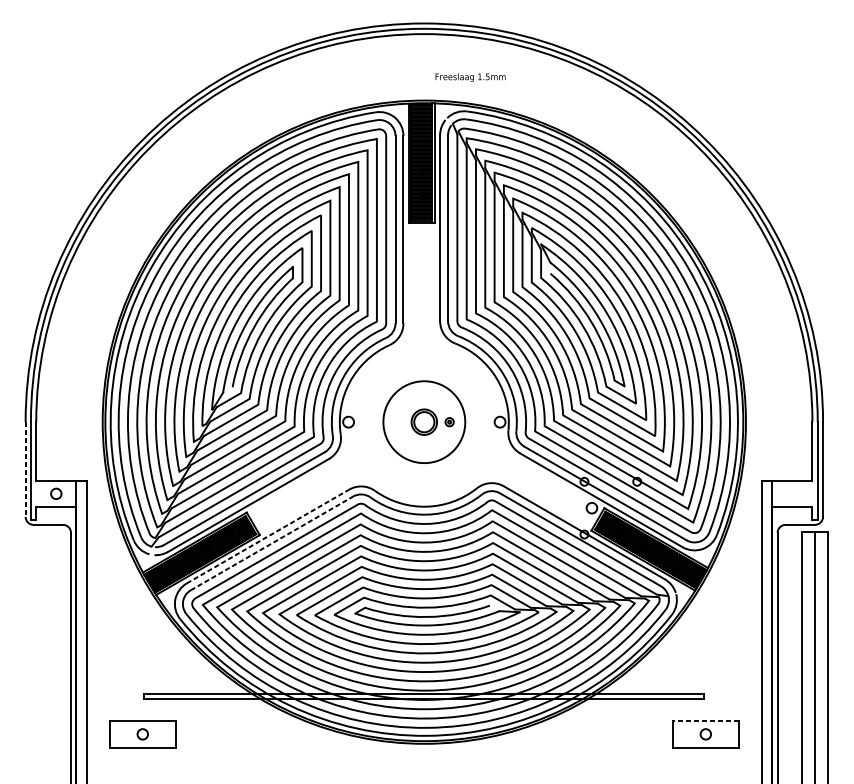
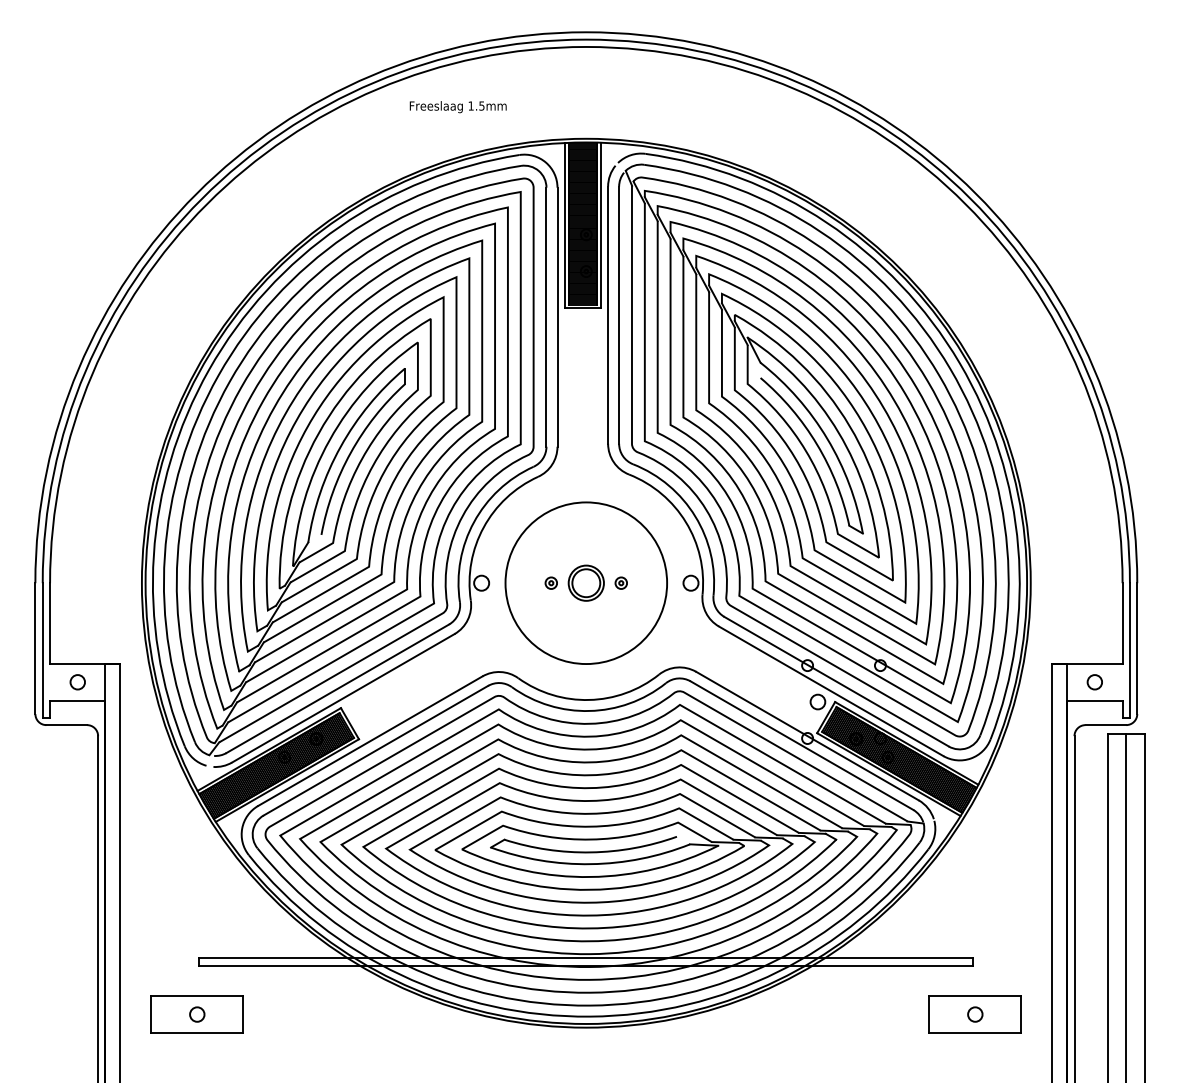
text: (470, 77) -> (457, 107), moved
part: (398, 421) -> (550, 582), added
circle: (424, 422) -> (586, 583), size x1.43
line: (25, 470) -> (35, 649), dashed -> solid
circle: (792, 494) -> (1094, 682), added
line: (268, 536) -> (370, 741), dashed -> solid
line: (271, 543) -> (375, 750), dashed -> solid
line: (705, 721) -> (975, 996), dashed -> solid

